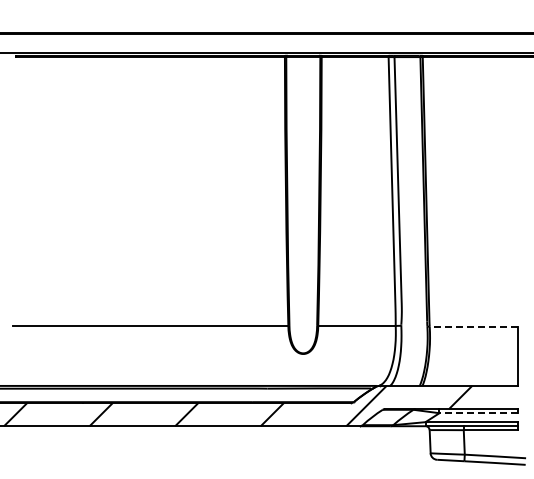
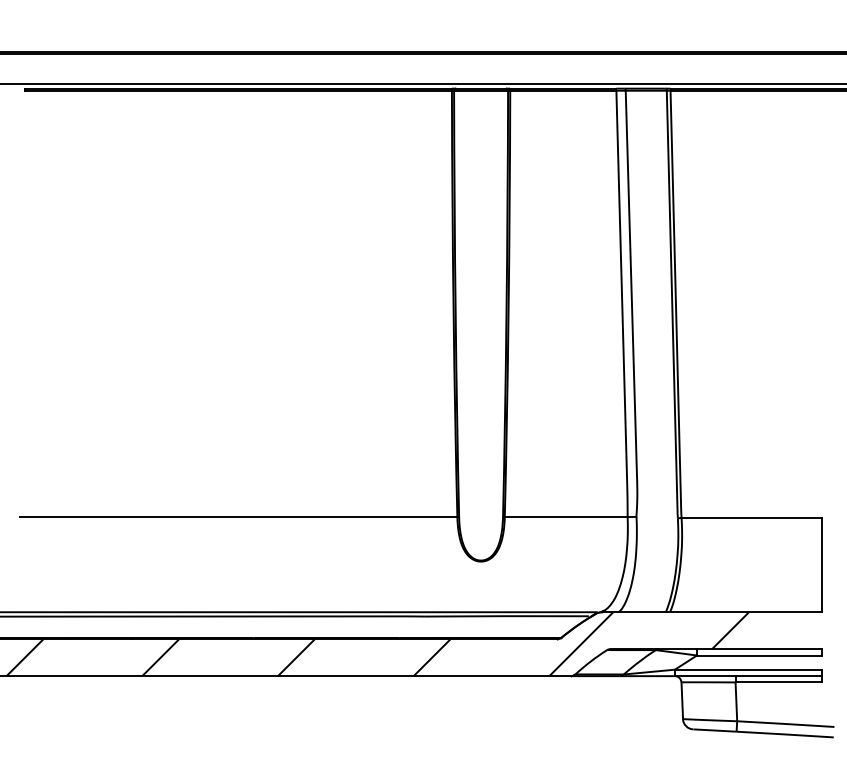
line: (473, 326) -> (751, 517), dashed -> solid
line: (478, 413) -> (758, 655), dashed -> solid

